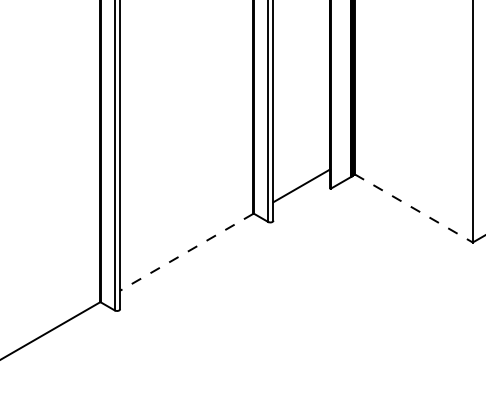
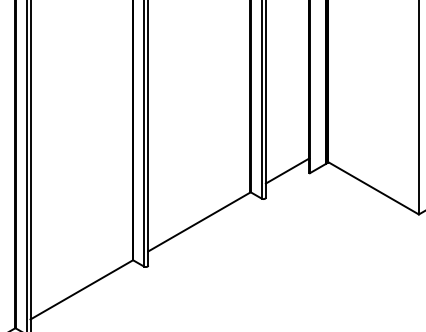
line: (414, 208) -> (374, 188), dashed -> solid
line: (185, 252) -> (198, 222), dashed -> solid

